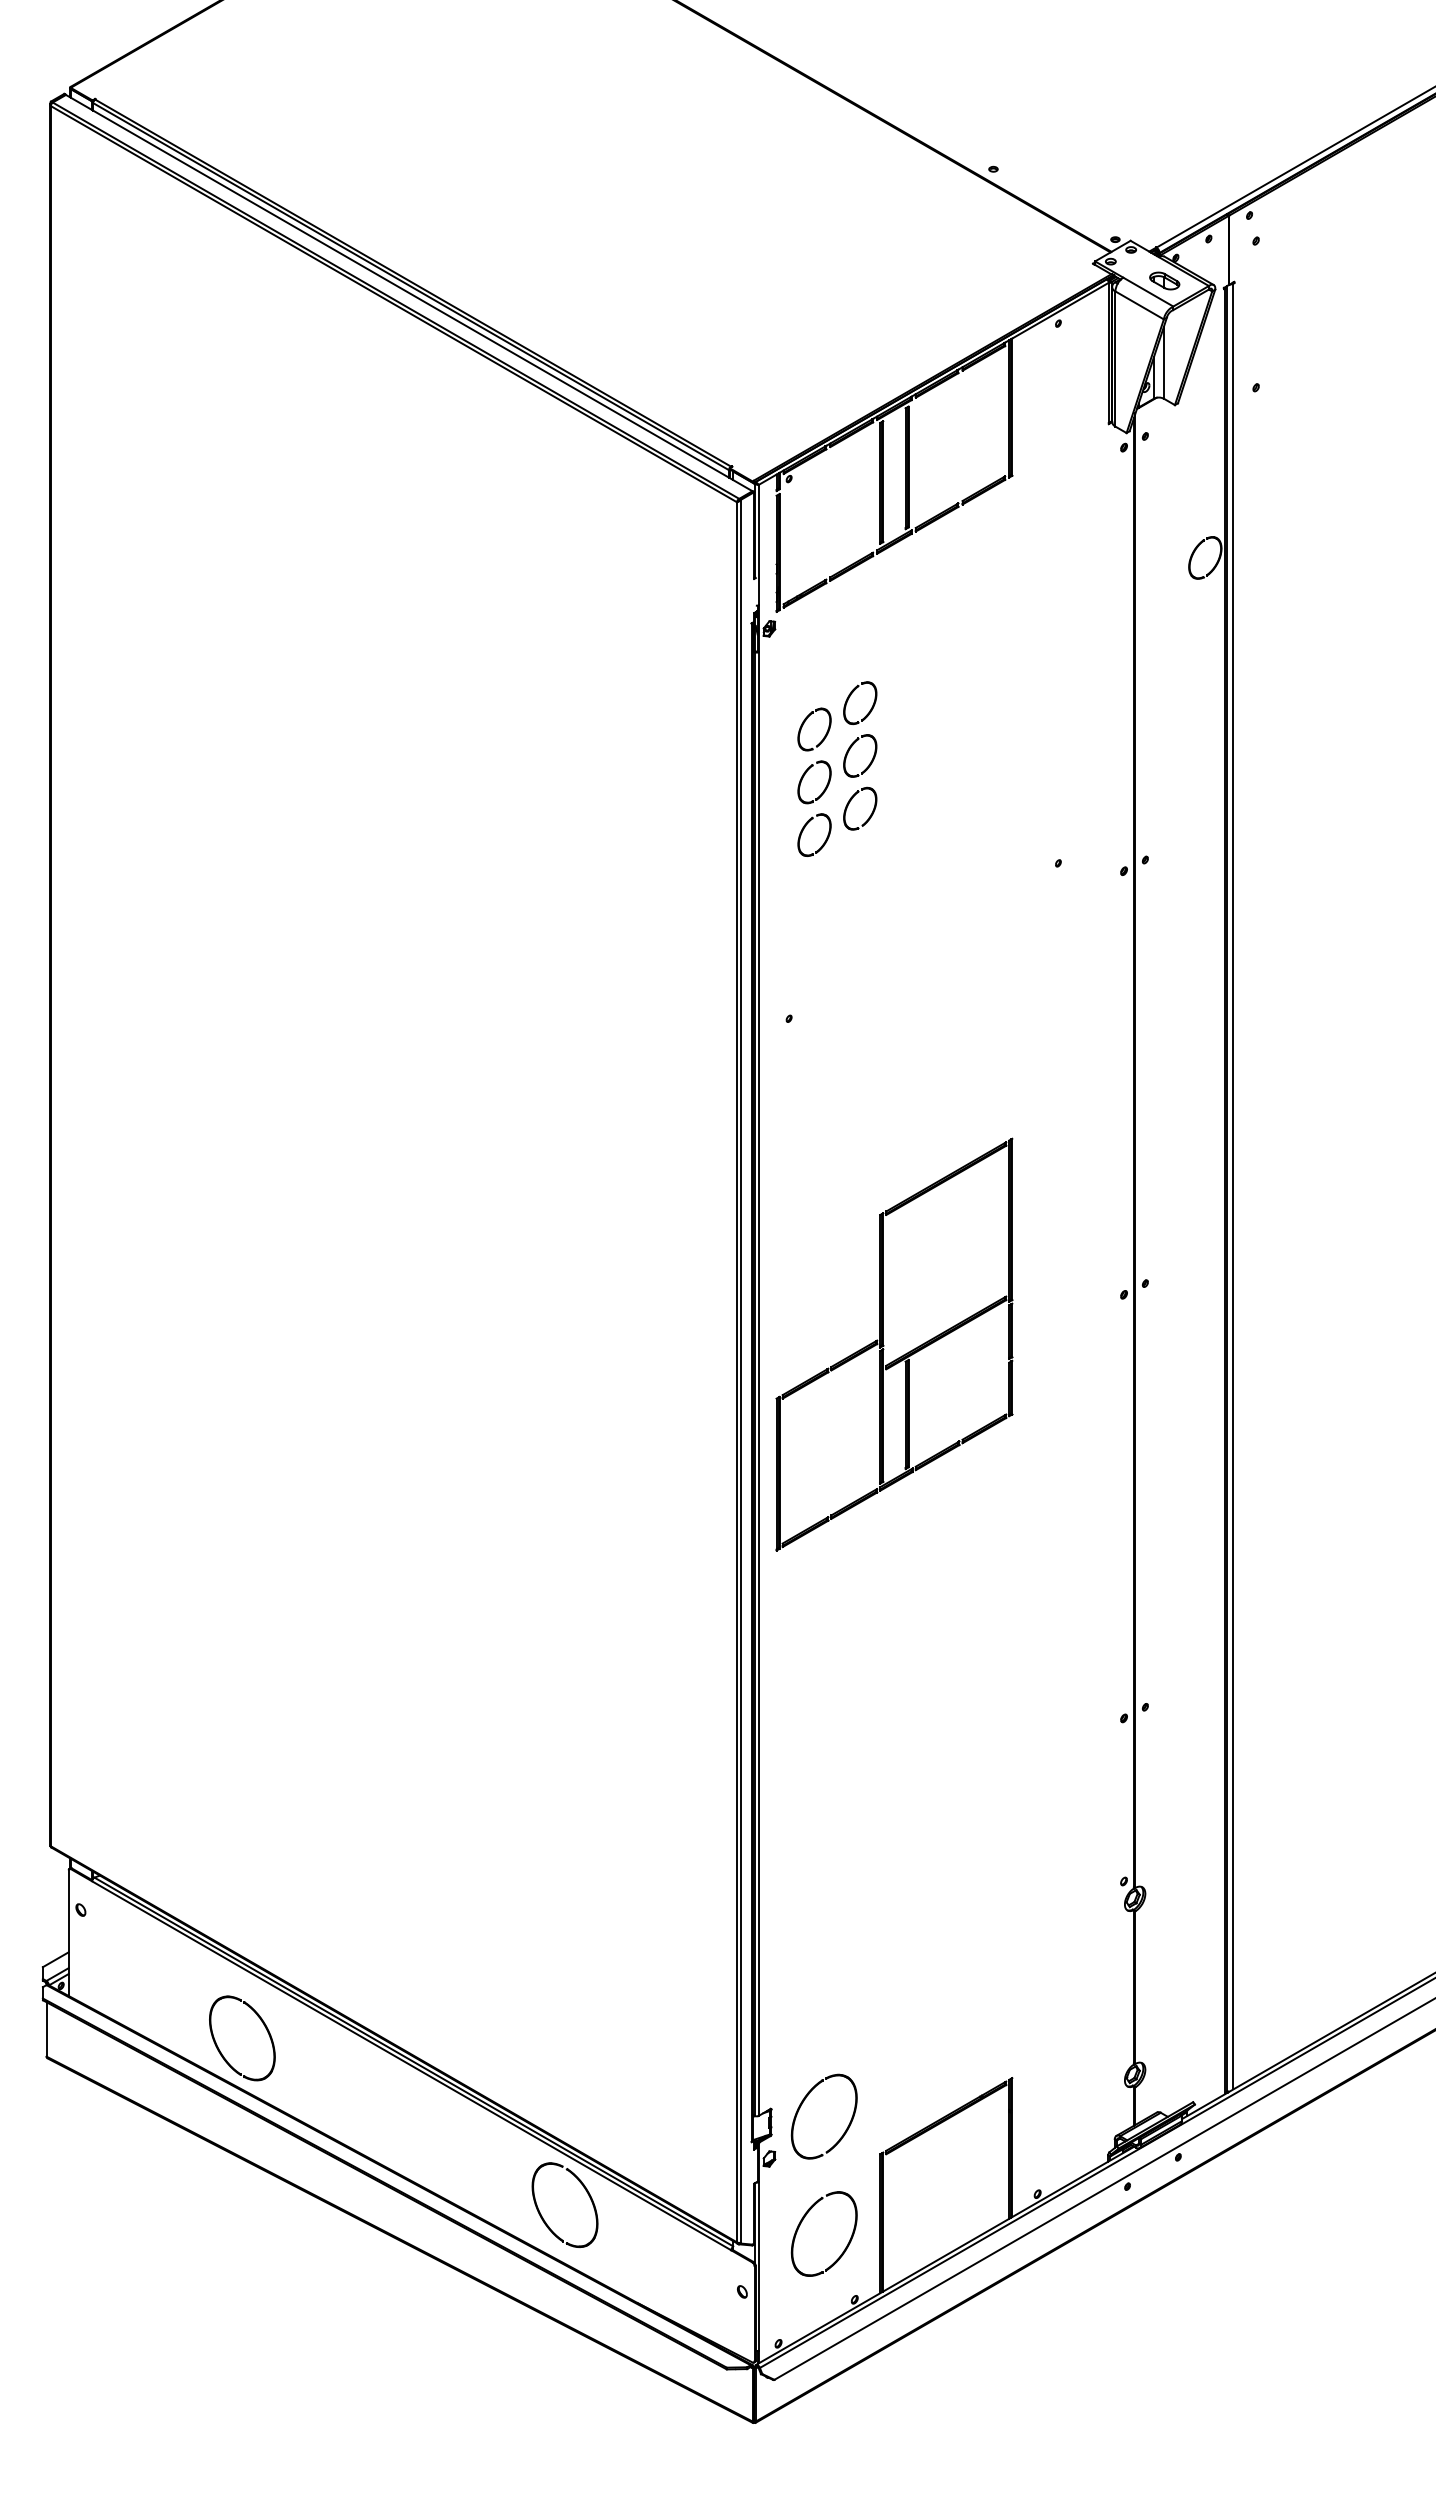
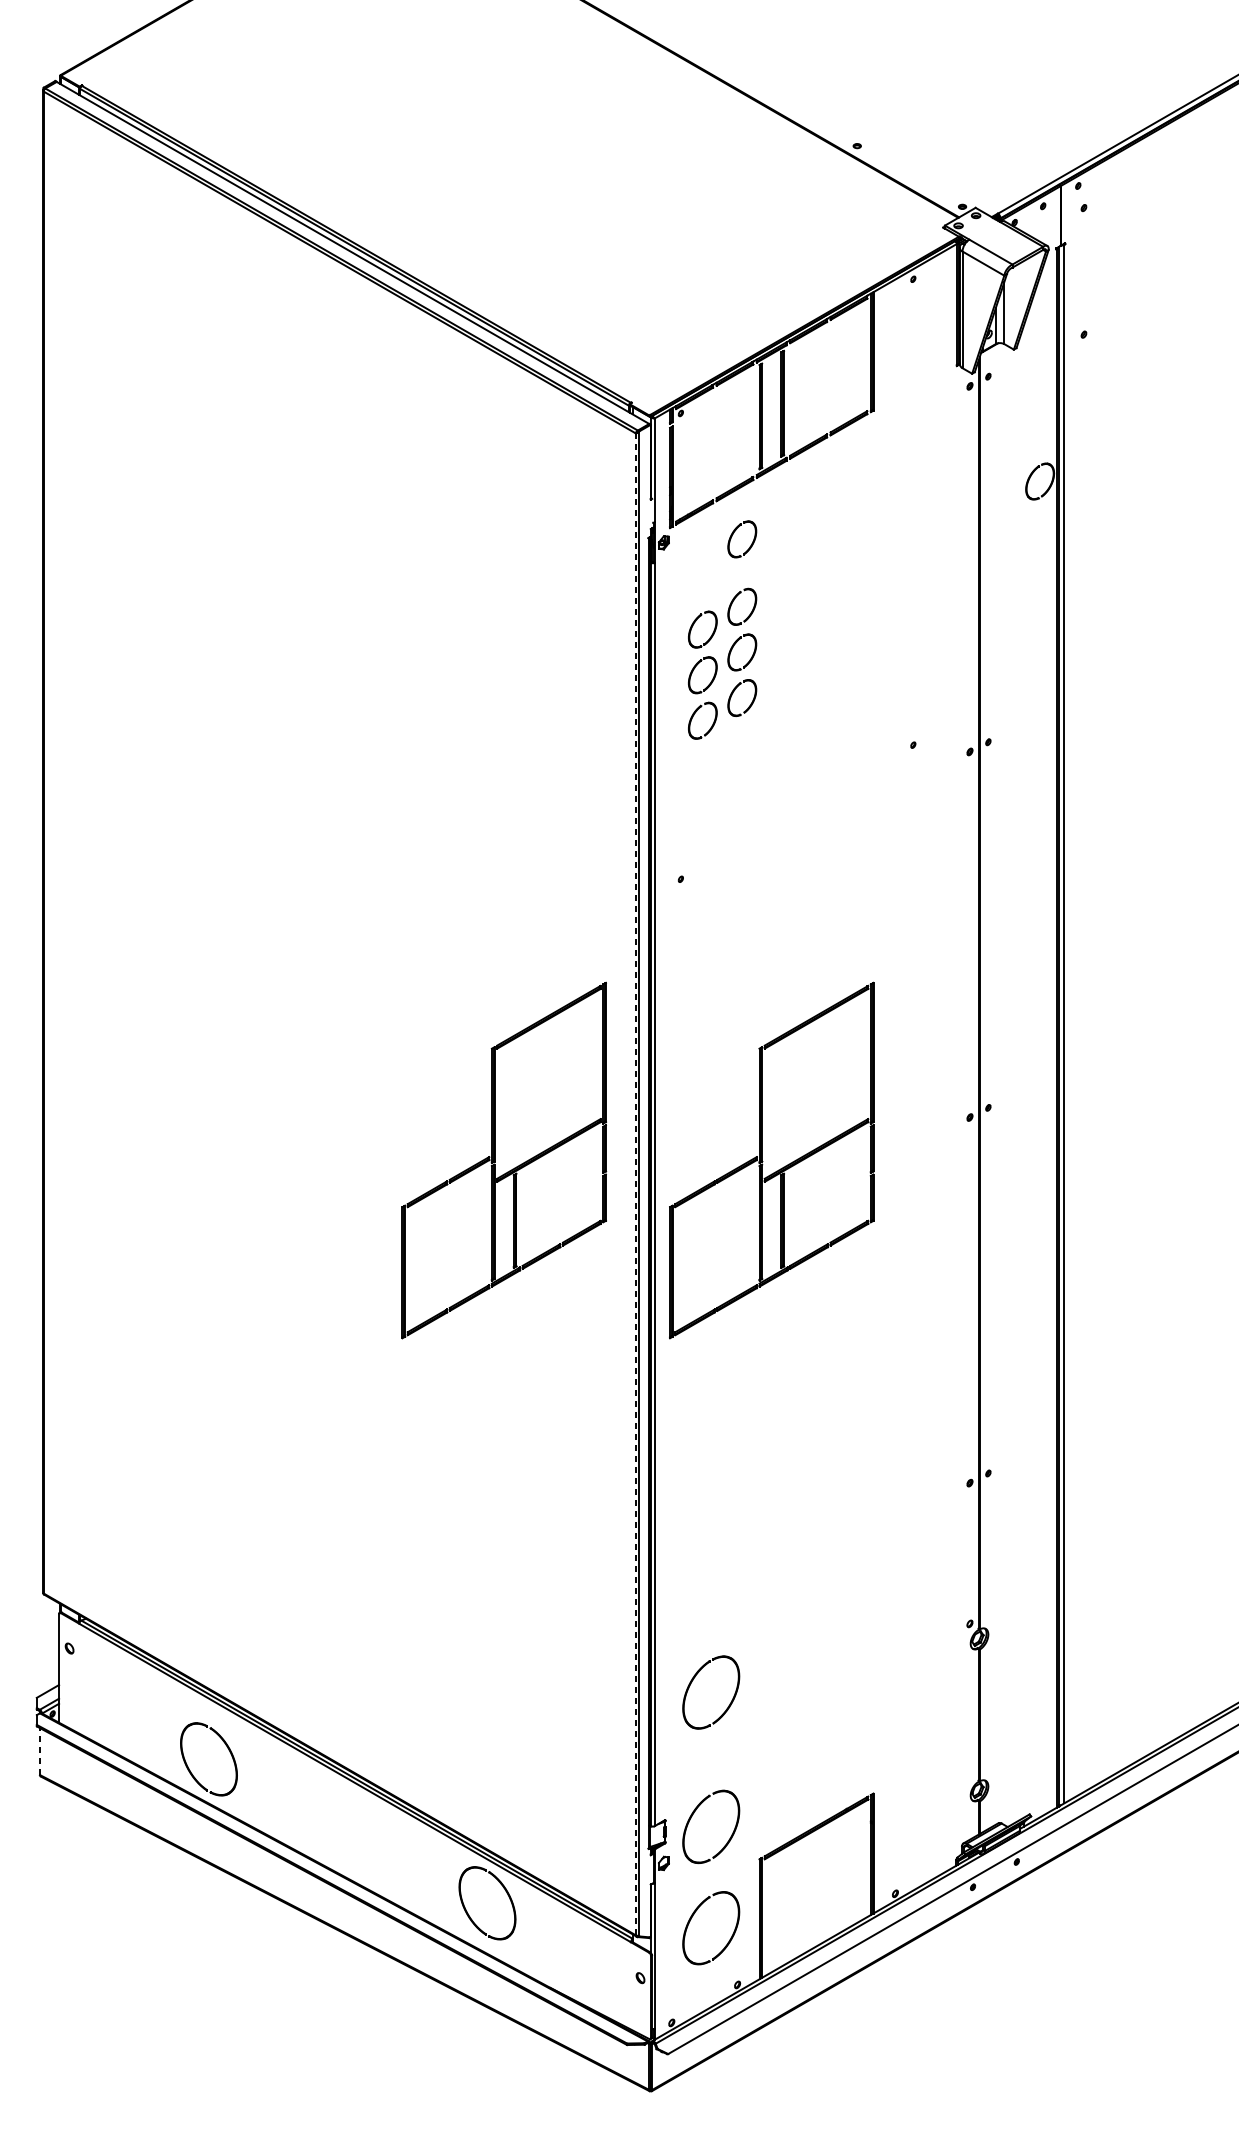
part: (1164, 280) -> (1004, 242), removed
part: (850, 618) -> (733, 533), added
part: (584, 1344) -> (504, 1160), added
line: (736, 1371) -> (635, 1183), solid -> dashed
part: (803, 1947) -> (693, 1680), added
line: (46, 2028) -> (39, 1750), solid -> dashed

